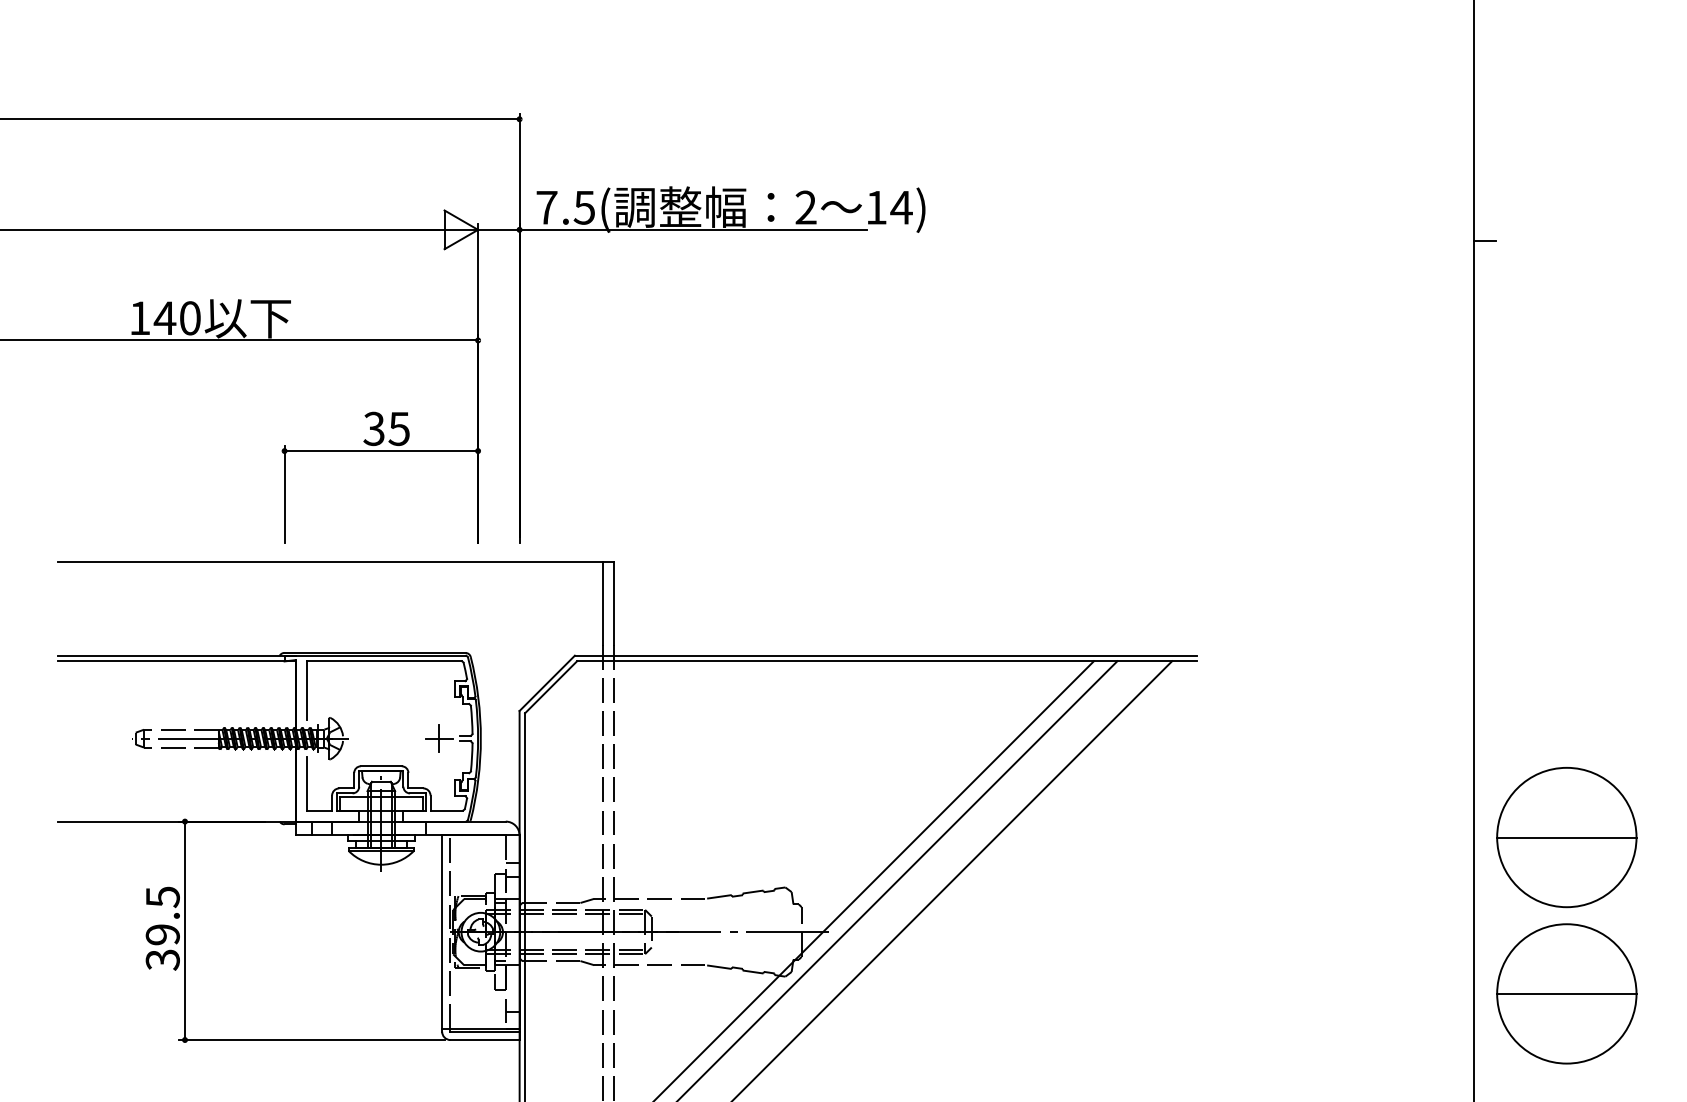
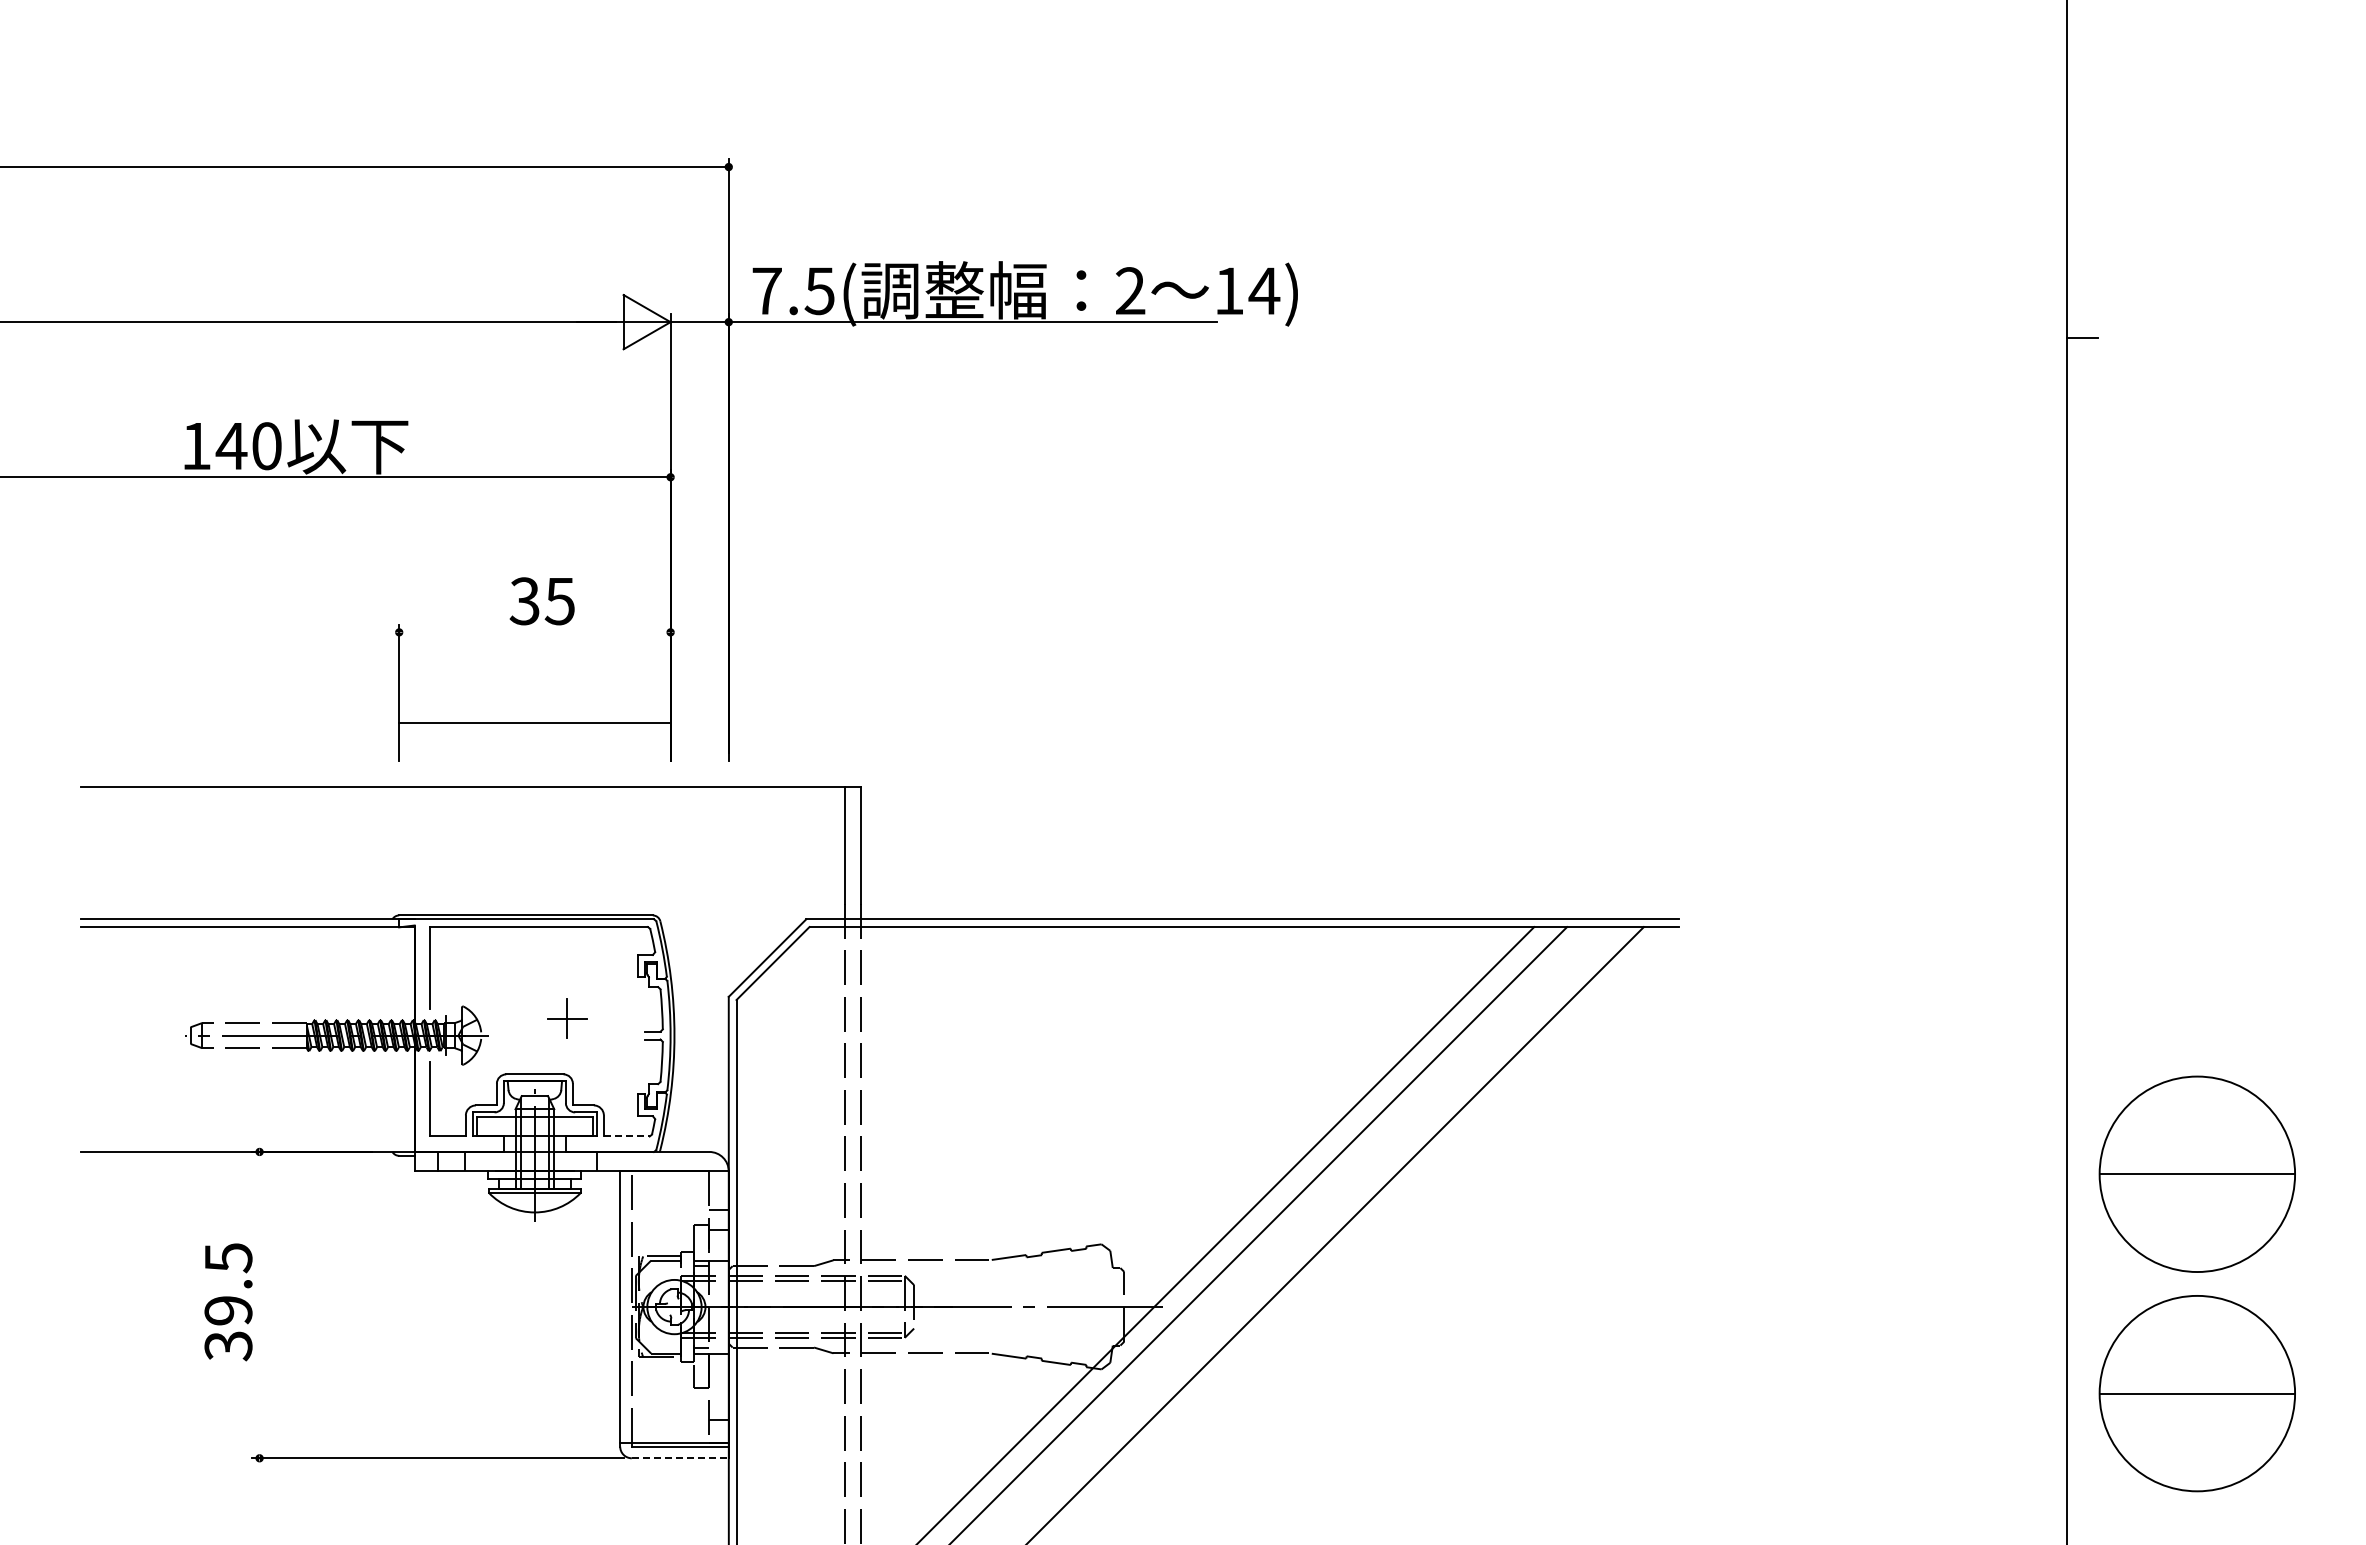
line: (381, 451) -> (534, 723), moved
part: (439, 738) -> (567, 1018), moved
line: (446, 810) -> (626, 1136), solid -> dashed
line: (184, 930) -> (259, 1304), removed
line: (485, 1040) -> (680, 1458), solid -> dashed

